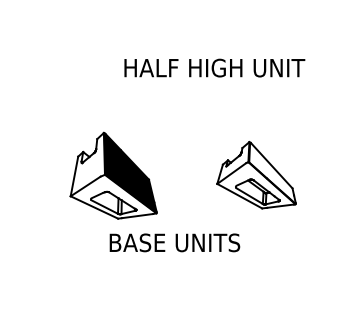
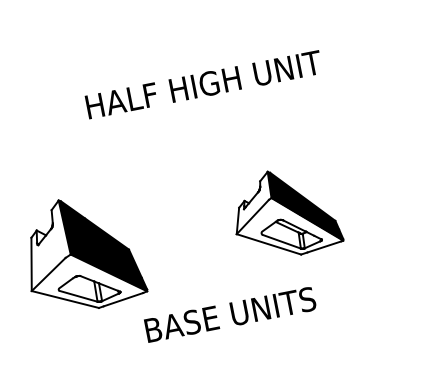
fill: (272, 173) -> (305, 206), added
part: (113, 175) -> (81, 253), moved
text: (174, 242) -> (229, 314), moved

